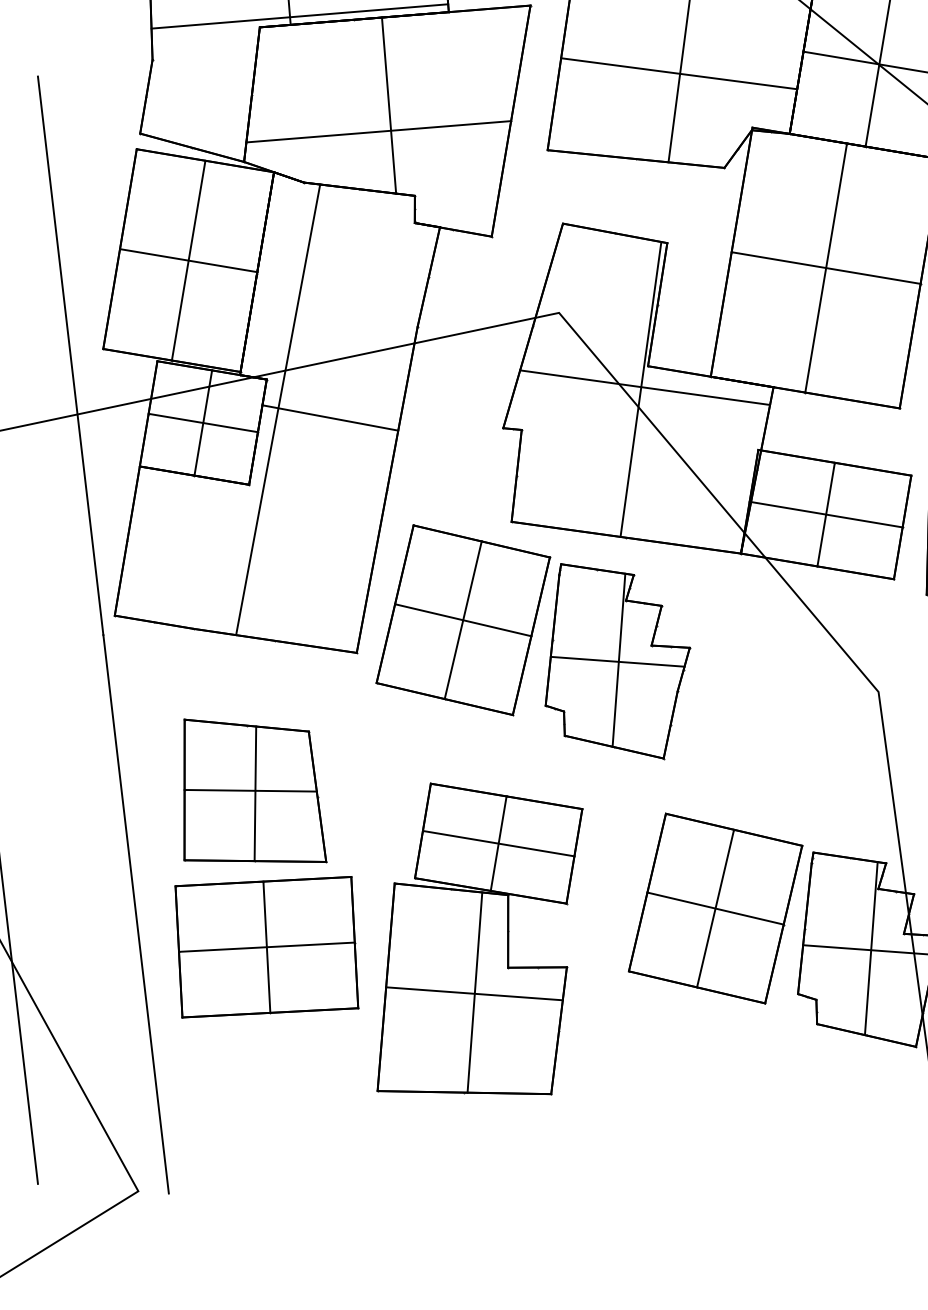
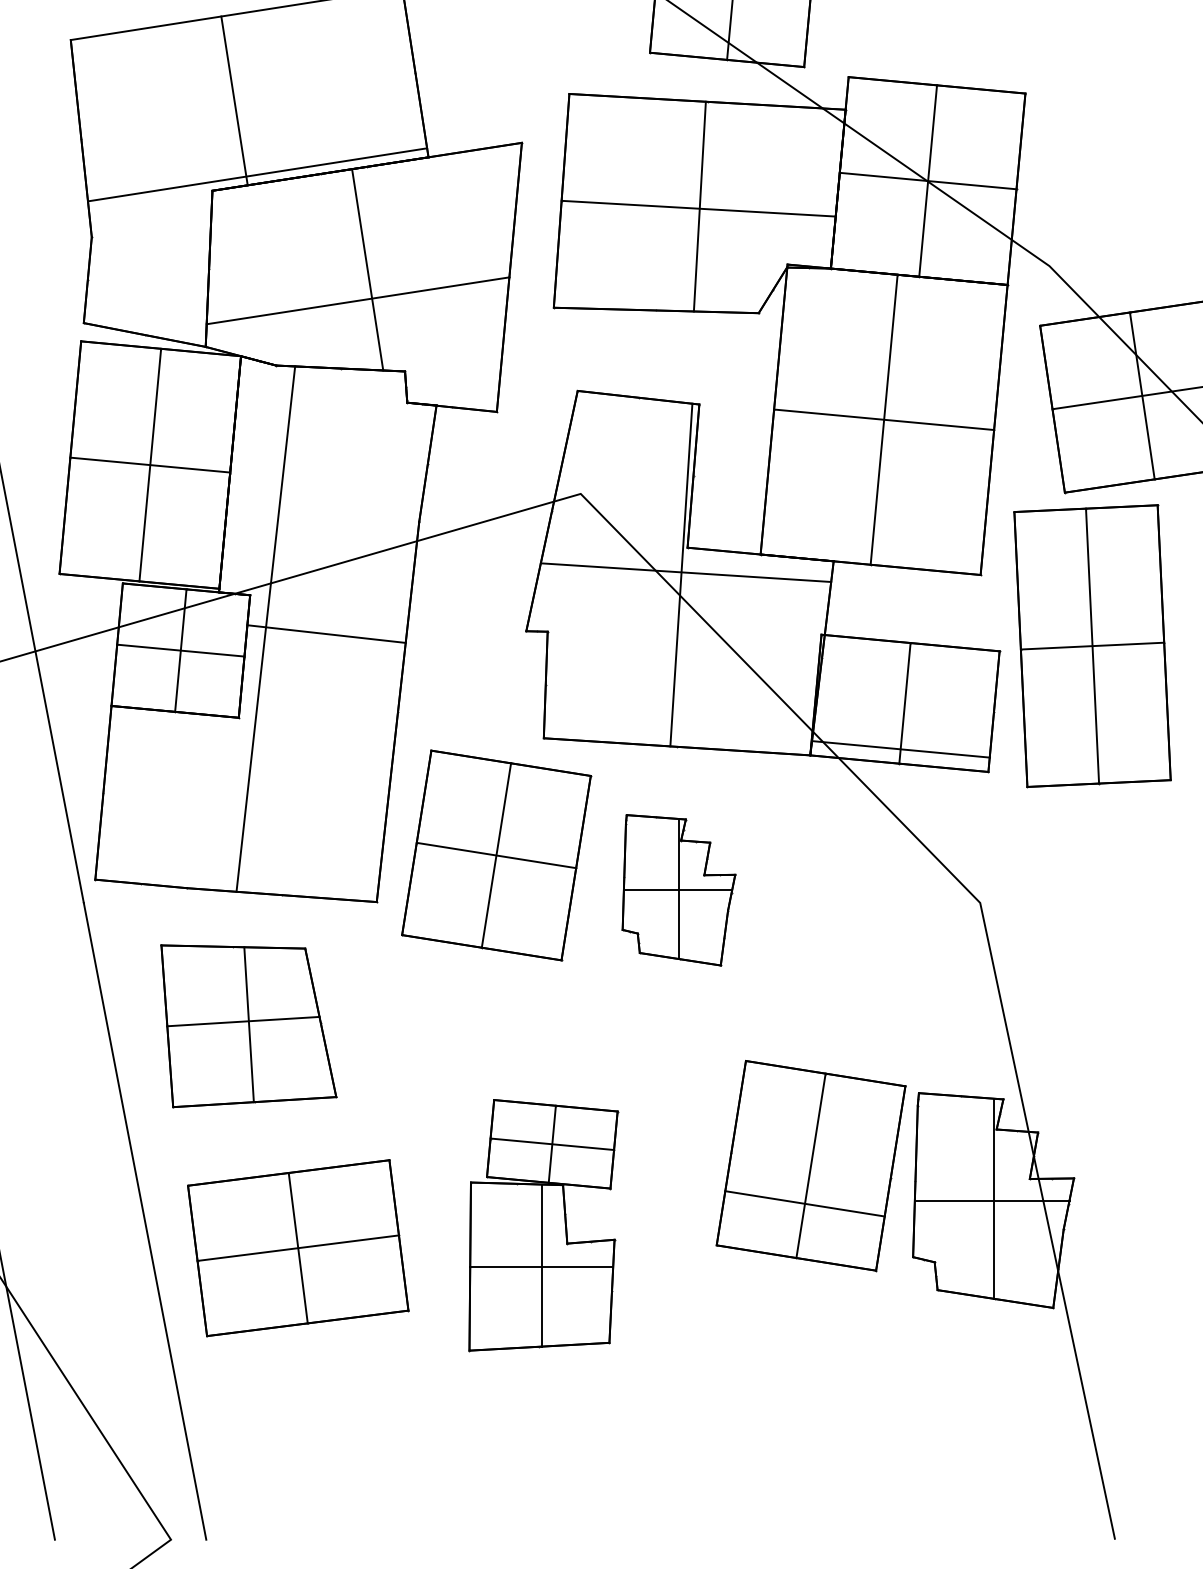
line: (825, 514) -> (900, 749), moved
part: (618, 662) -> (678, 890), size x0.7
part: (254, 795) -> (248, 1026), moved
line: (715, 908) -> (804, 1203), moved
part: (480, 943) -> (543, 1225), size x0.7

